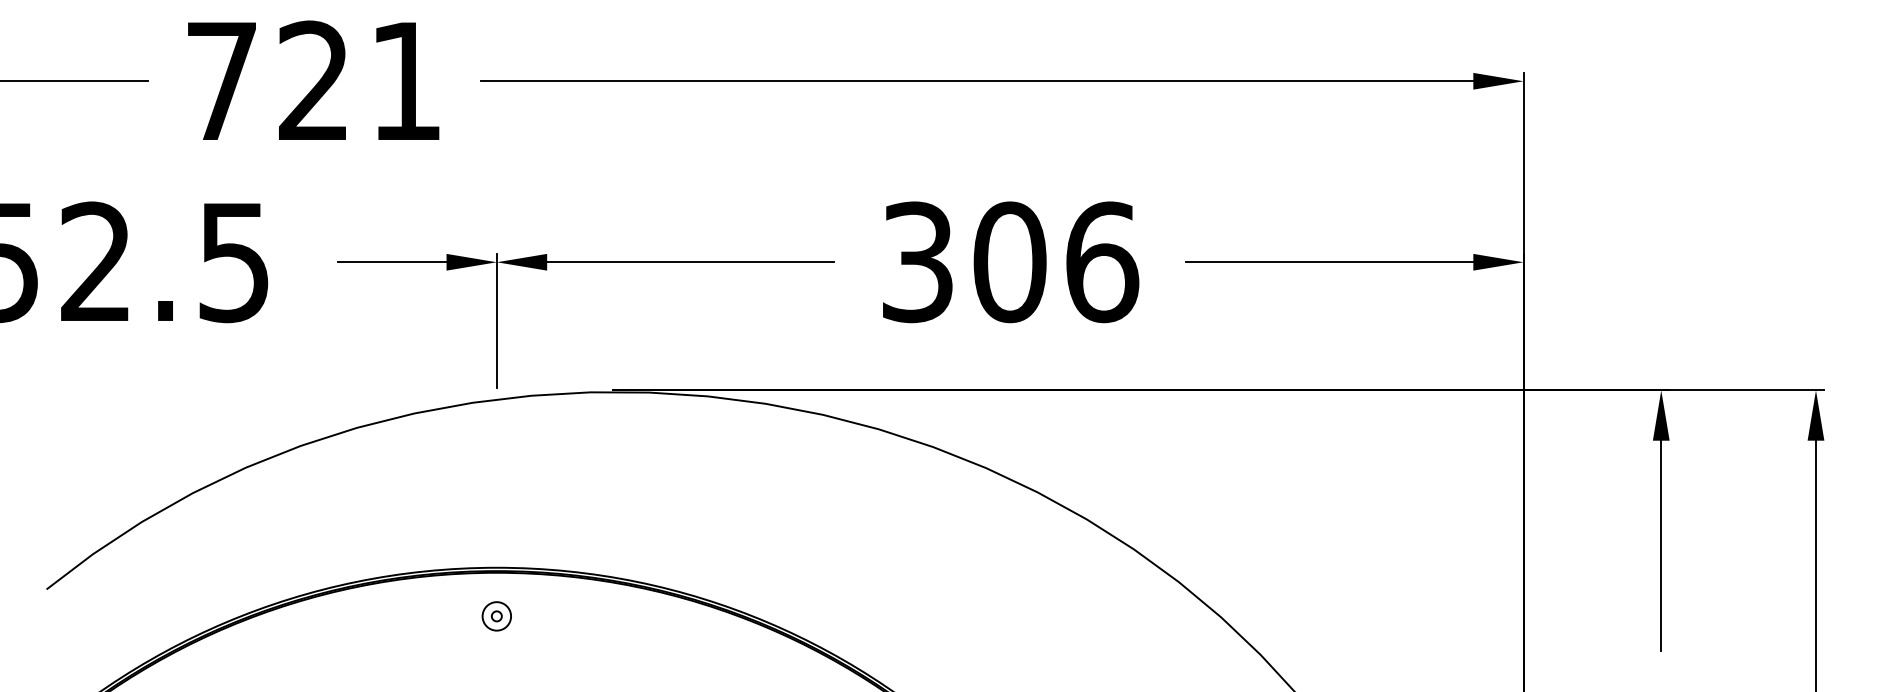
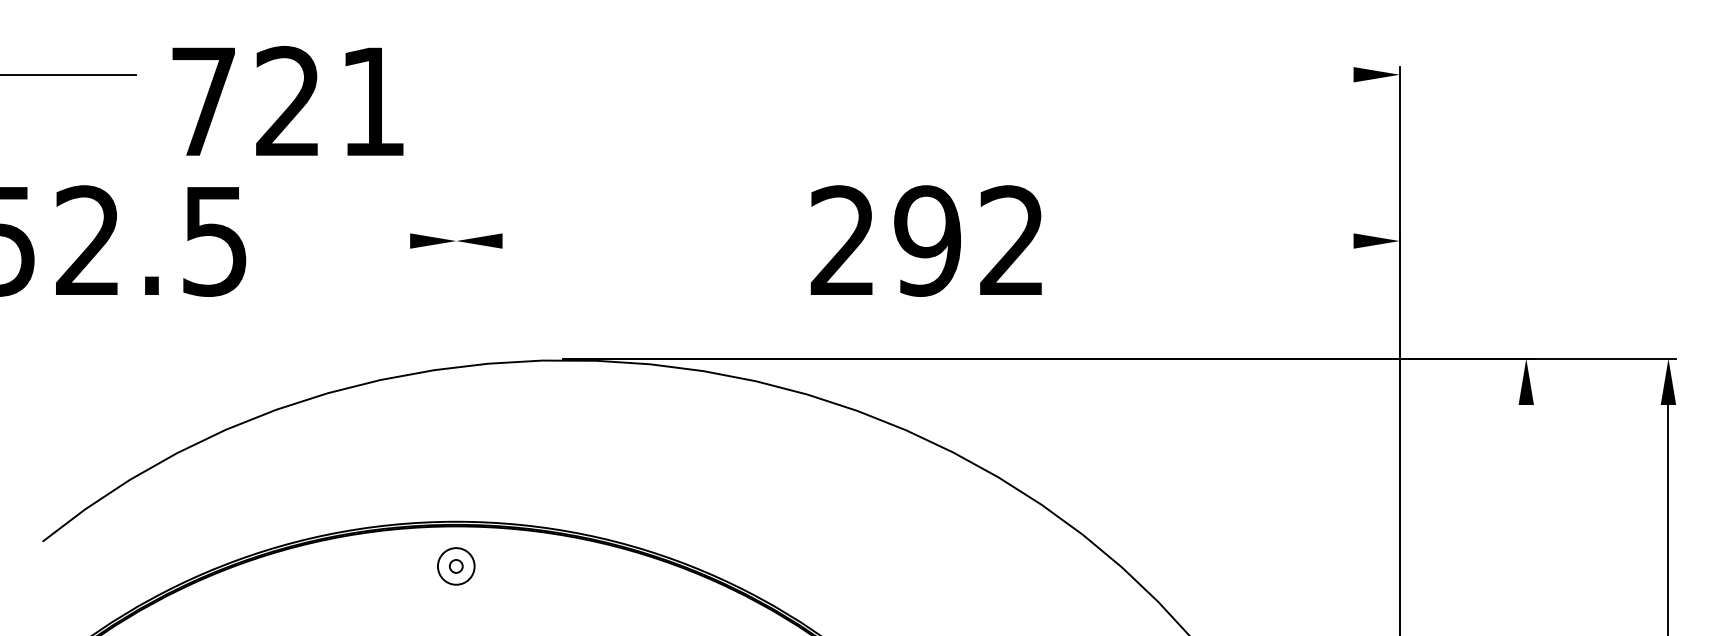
text: (313, 79) -> (287, 100), moved
line: (976, 80) -> (897, 74), removed
text: (1010, 261) -> (928, 240), 306 -> 292
line: (391, 262) -> (359, 241), removed
line: (690, 262) -> (634, 241), removed
line: (1329, 262) -> (1221, 241), removed
line: (497, 320) -> (456, 294), removed
line: (1661, 545) -> (1526, 501), removed
part: (497, 616) -> (456, 566), size x1.4

